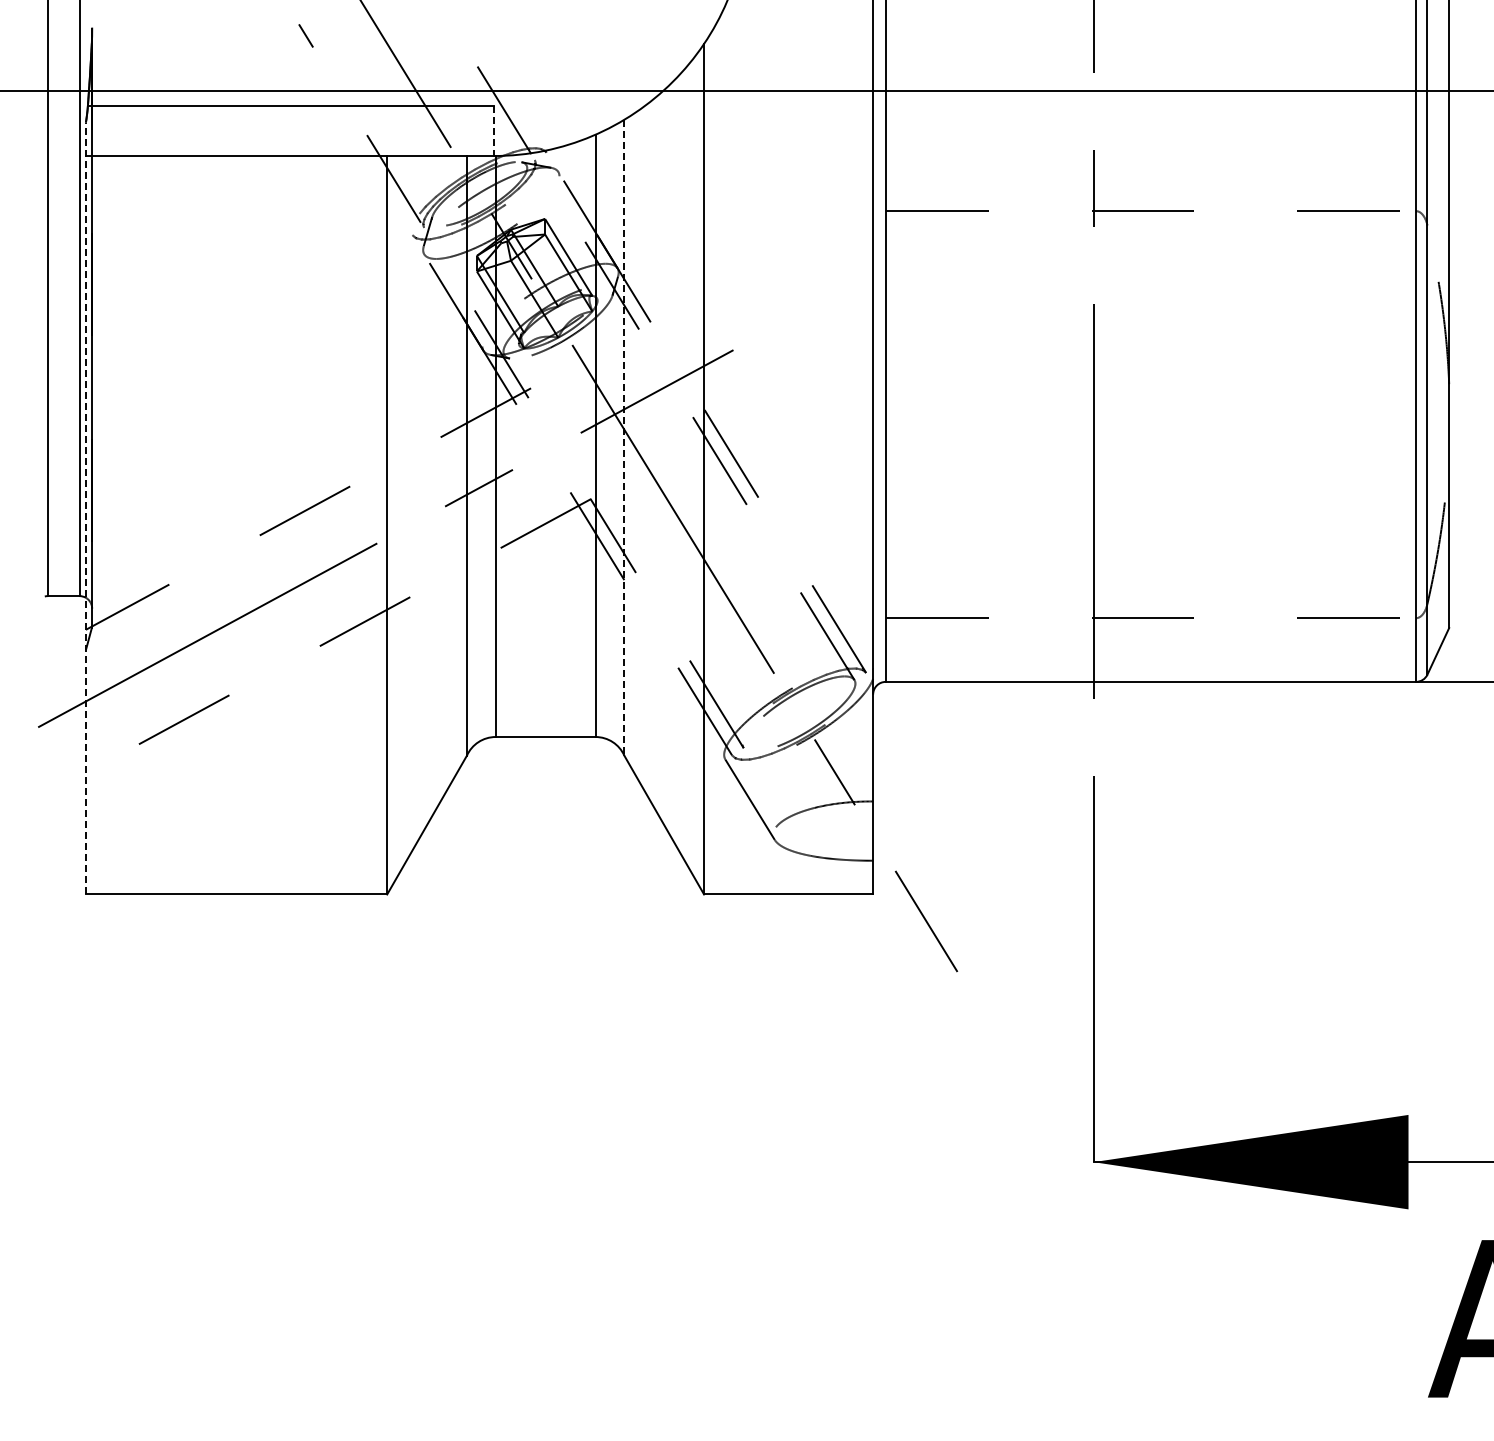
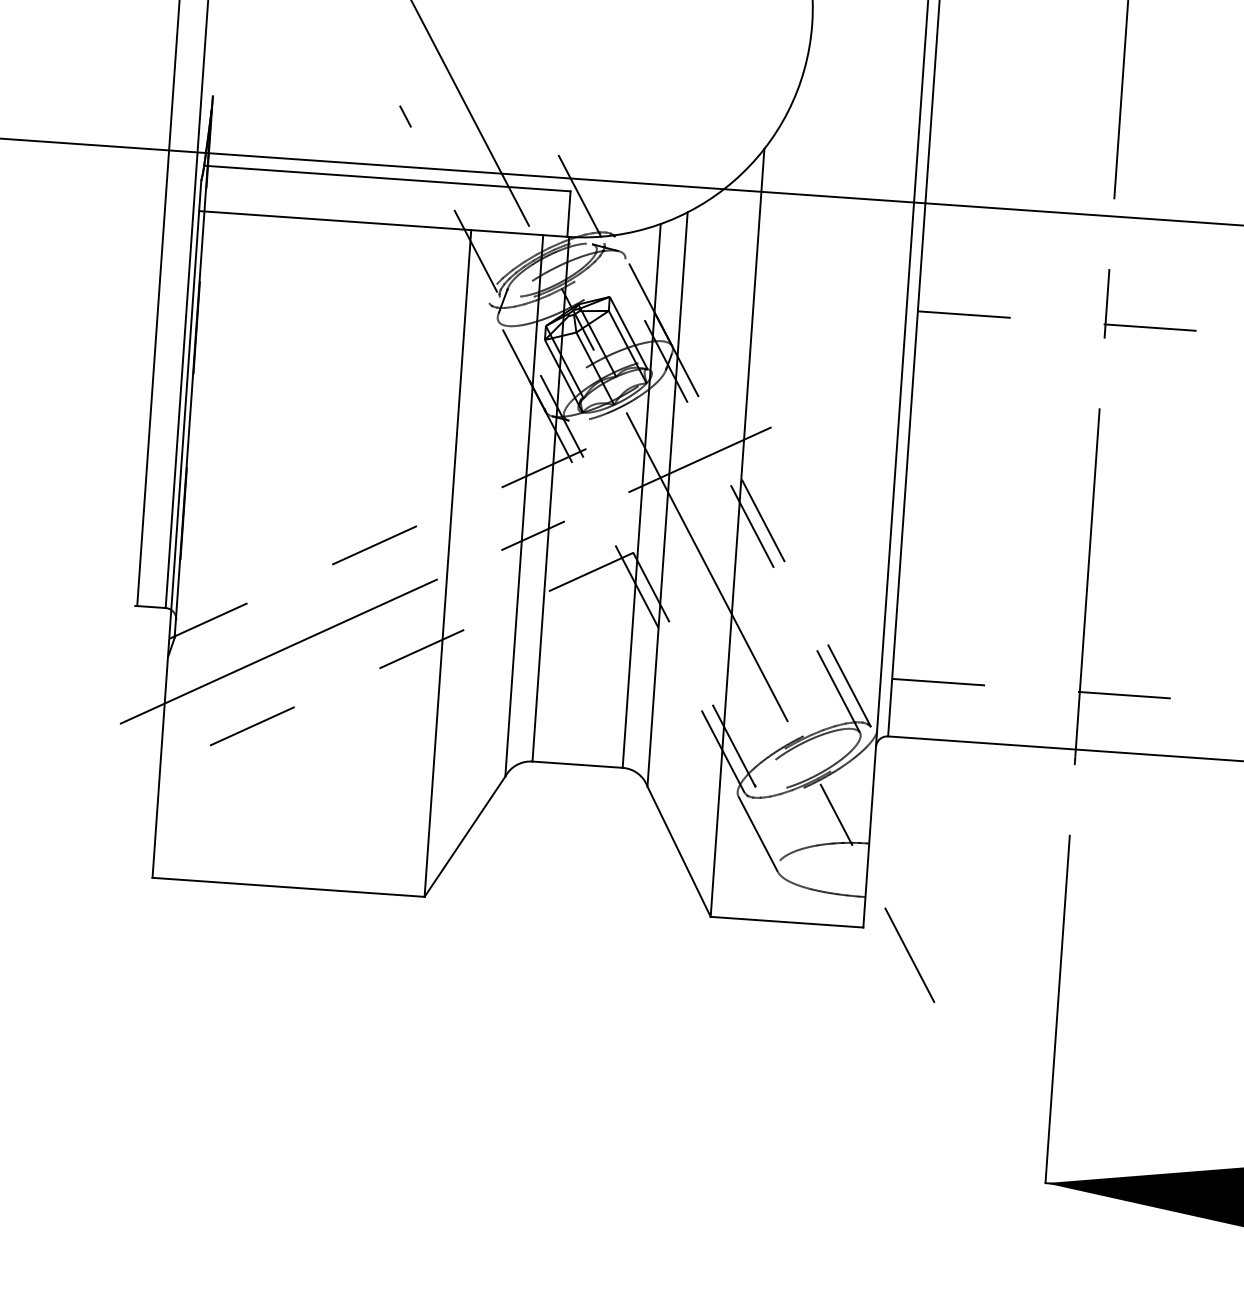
line: (493, 131) -> (568, 214), dashed -> solid
line: (624, 437) -> (667, 499), dashed -> solid
line: (85, 508) -> (176, 529), dashed -> solid

